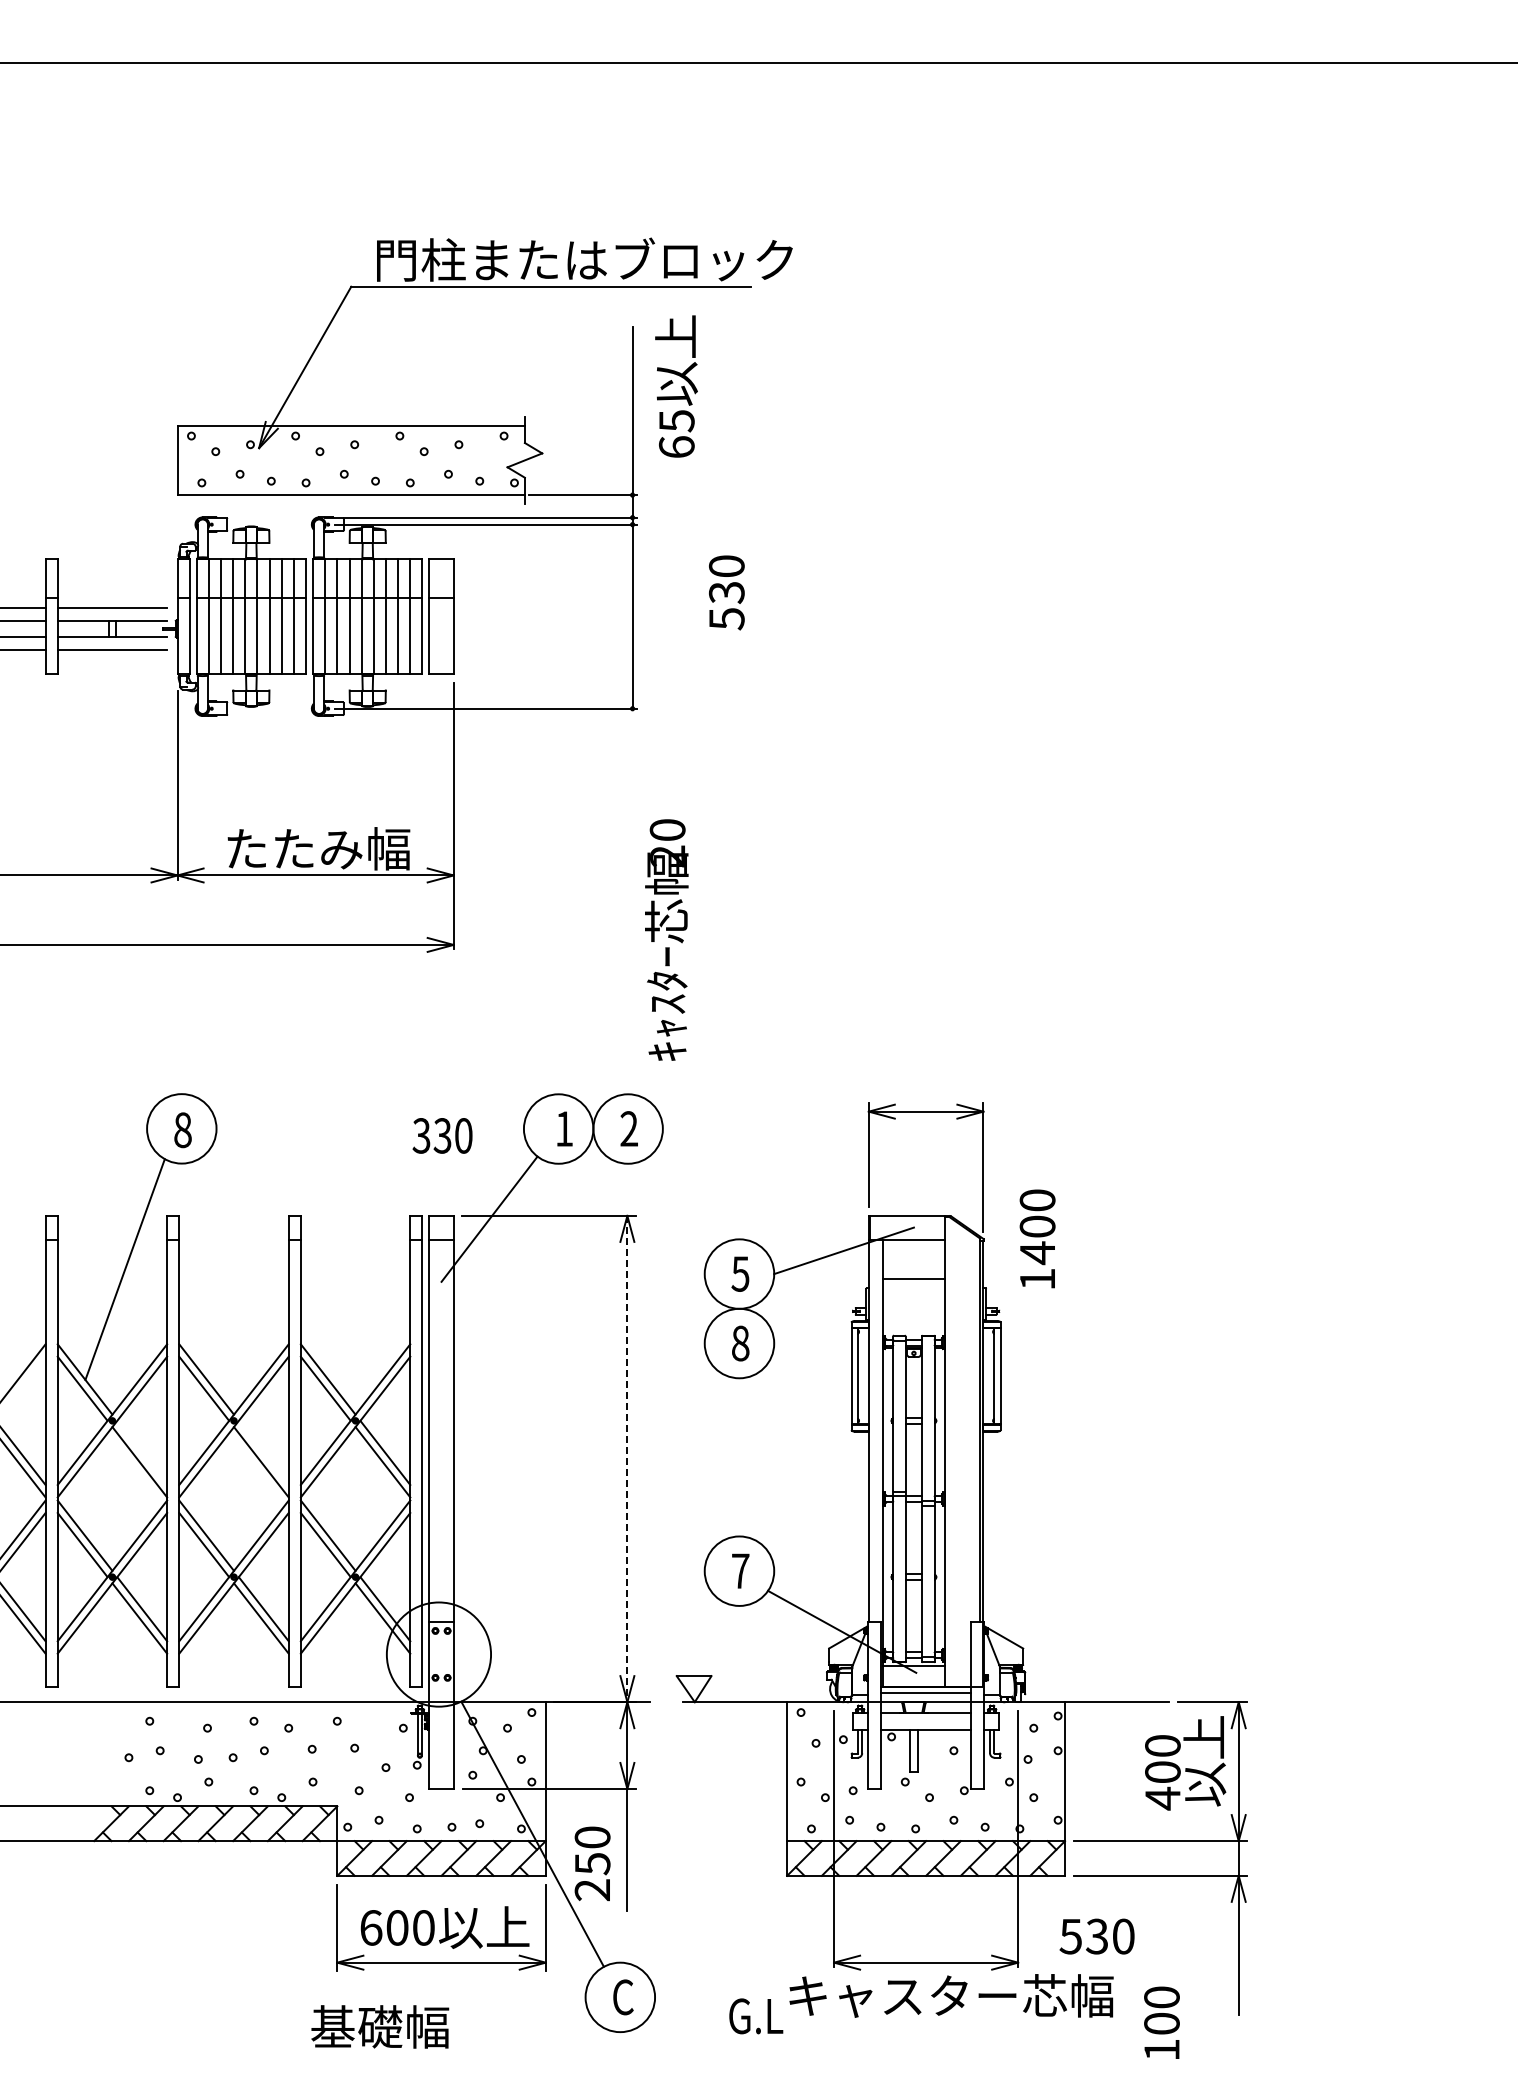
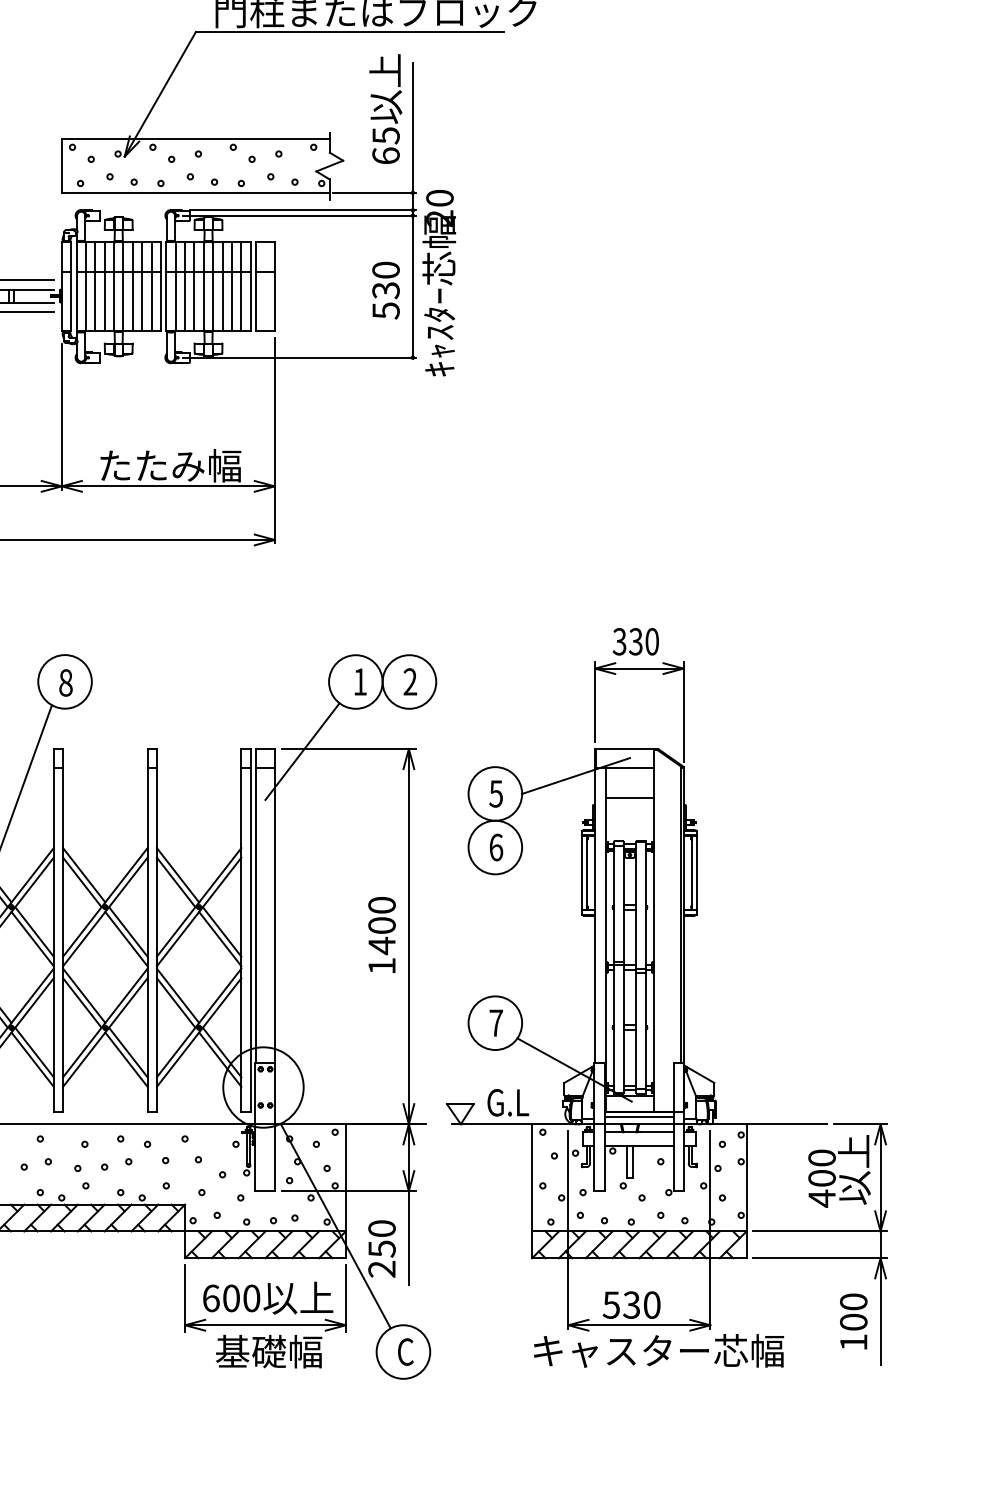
text: (676, 386) -> (385, 109), moved
text: (726, 592) -> (385, 290), moved
text: (666, 939) -> (439, 282), moved
text: (442, 1135) -> (635, 641), moved
text: (1037, 1238) -> (381, 934), moved
text: (740, 1343) -> (496, 847), 8 -> 6
line: (142, 1452) -> (34, 931), added
line: (263, 1452) -> (128, 931), added
line: (627, 1459) -> (408, 937), dashed -> solid
text: (1096, 1936) -> (631, 1305), moved
text: (756, 2016) -> (508, 1102), moved
text: (1161, 2022) -> (853, 1321), moved
text: (380, 2026) -> (269, 1351), moved

